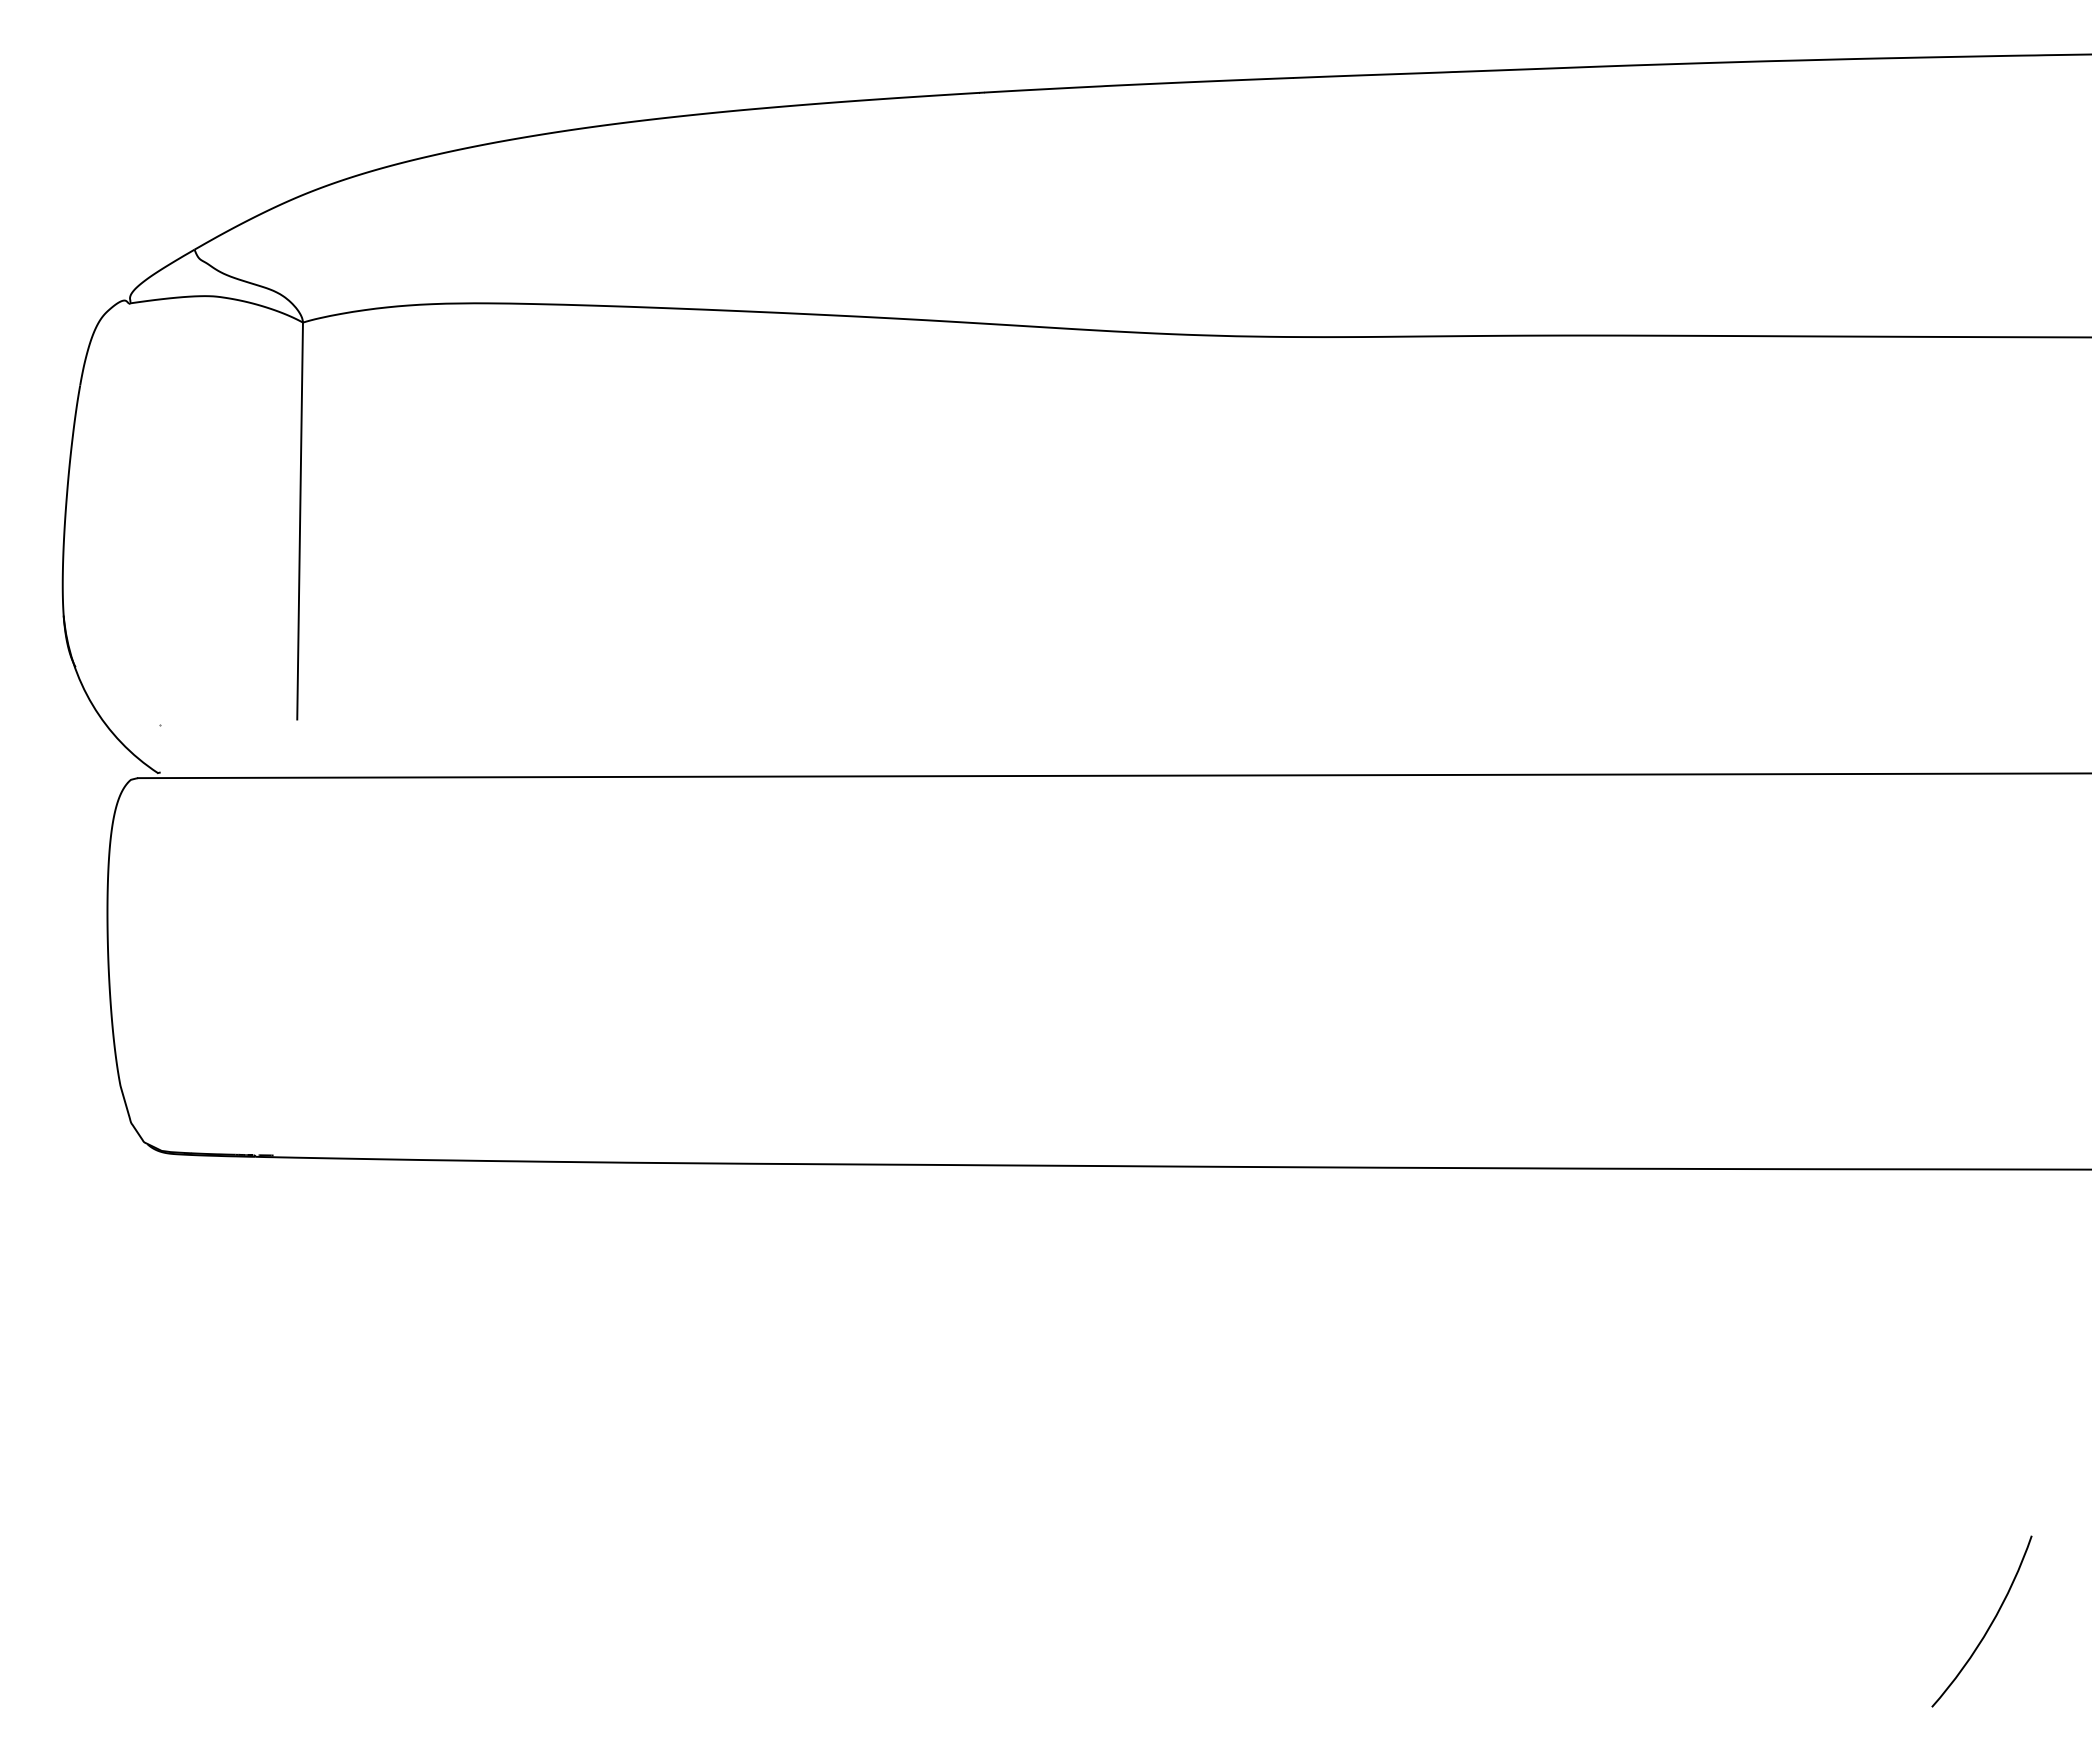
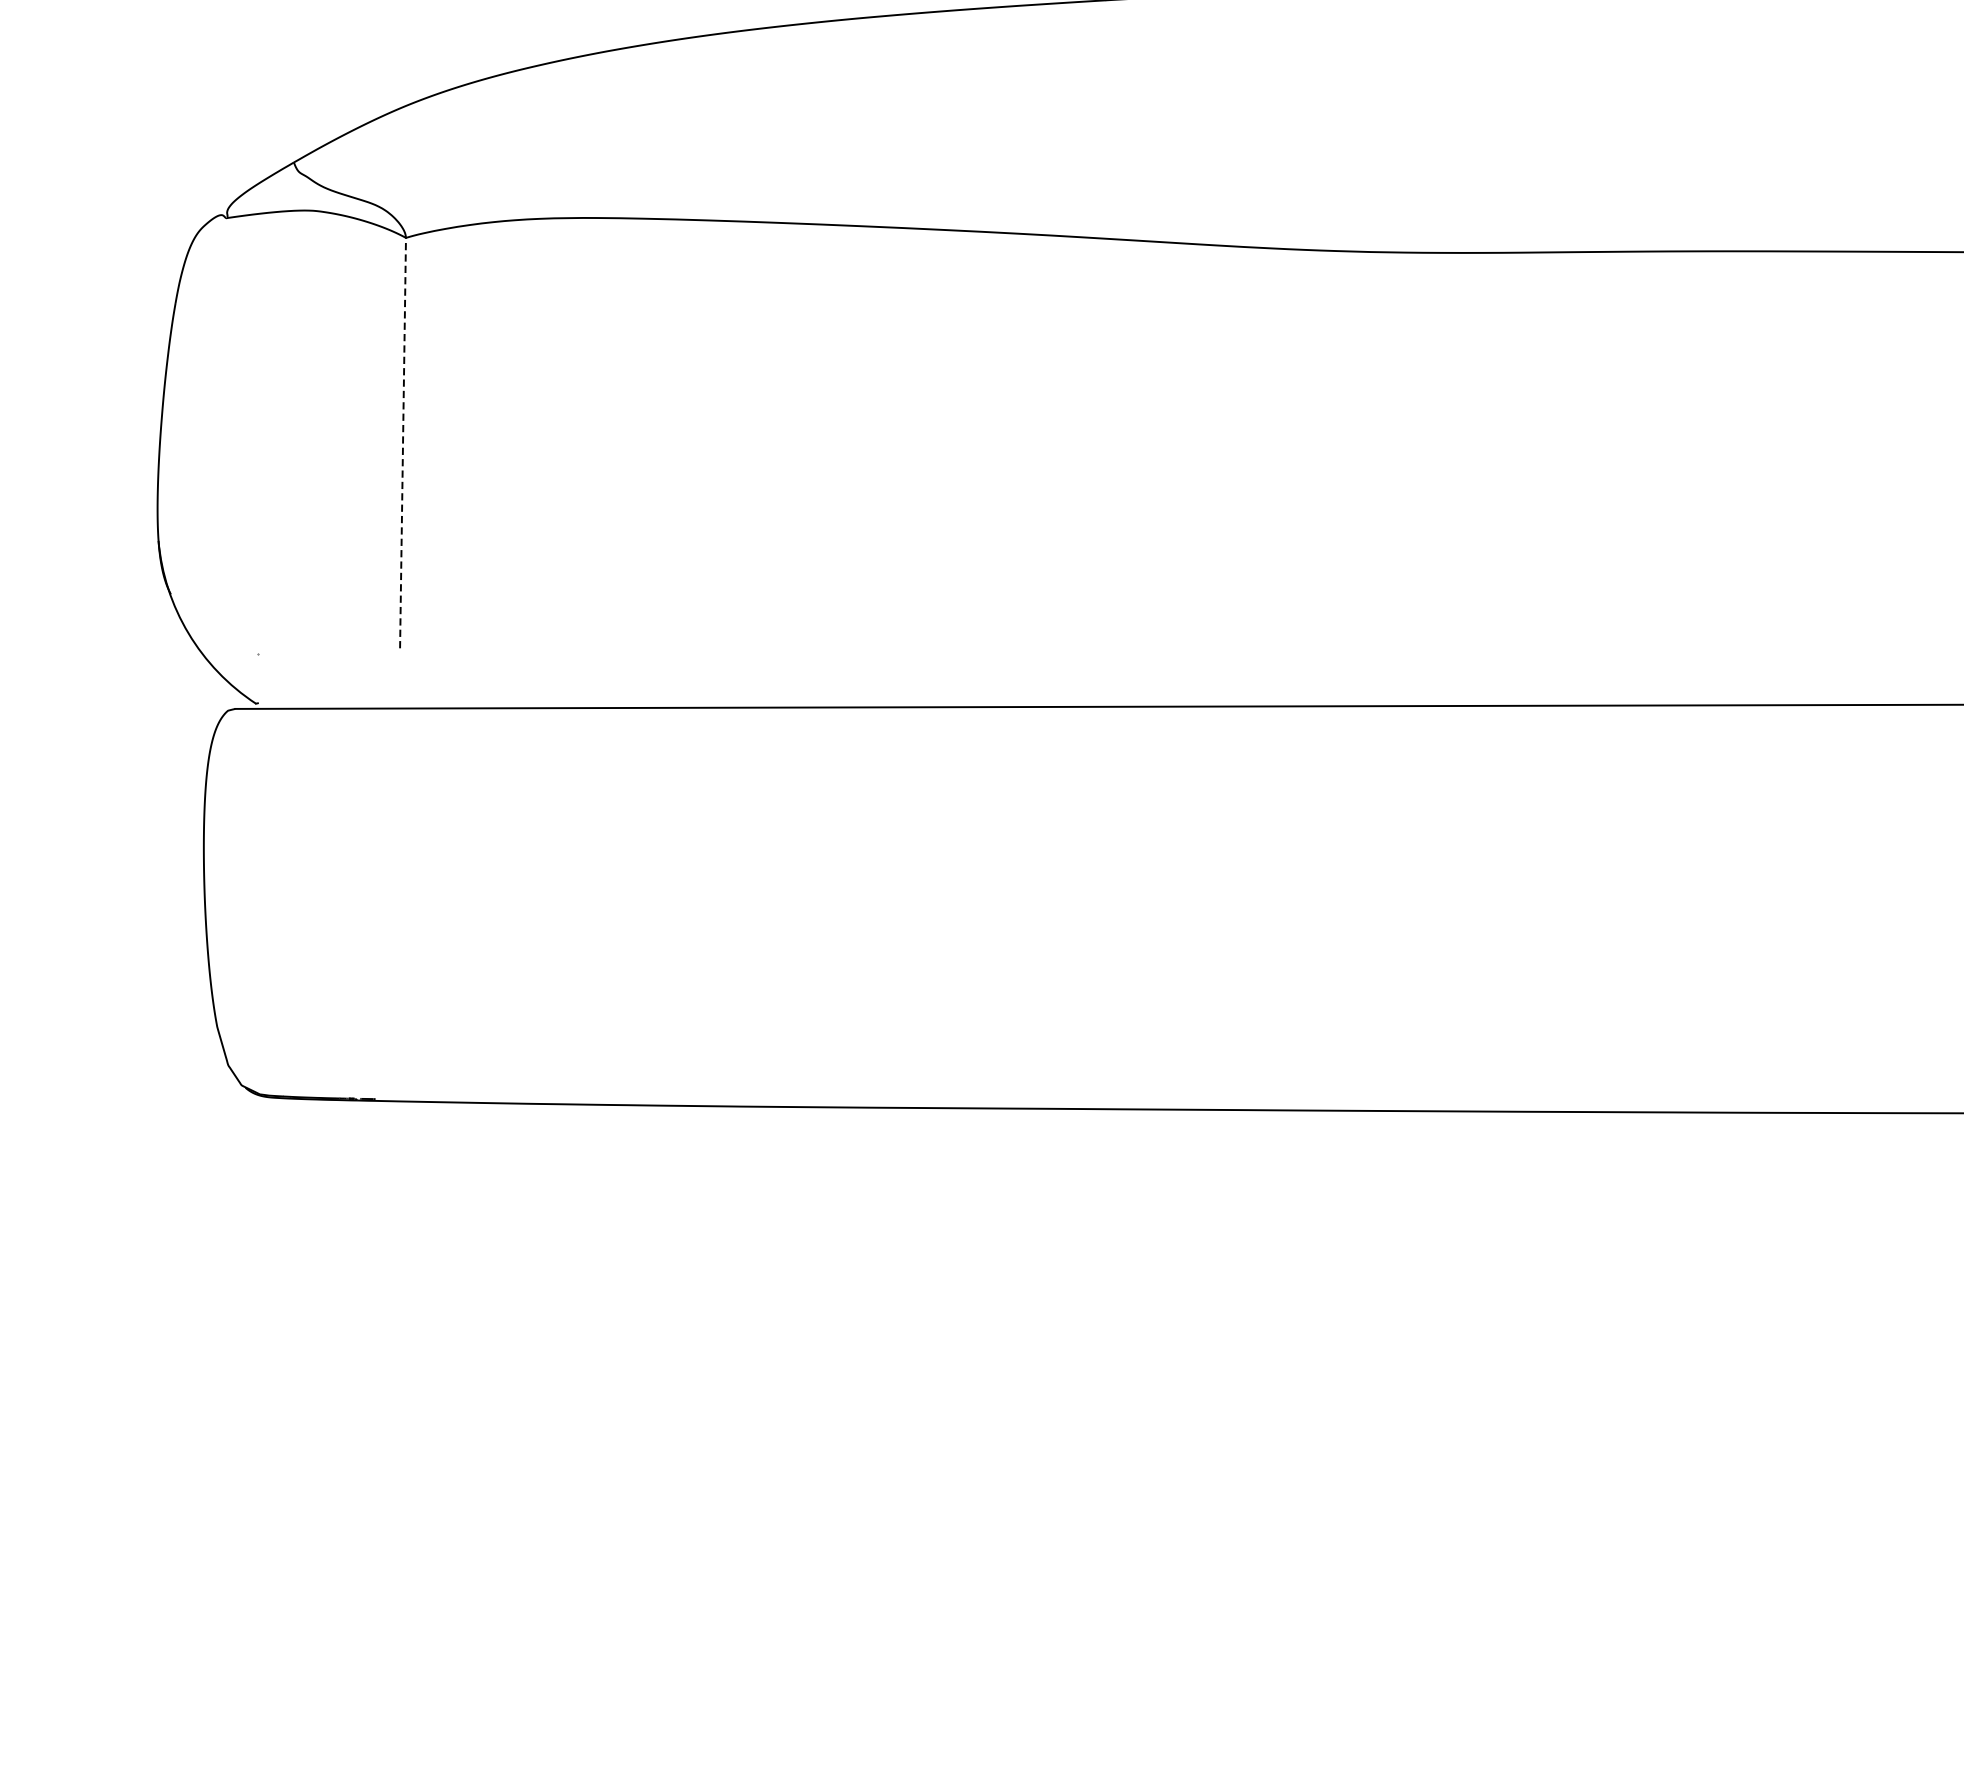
line: (300, 520) -> (403, 442), solid -> dashed

